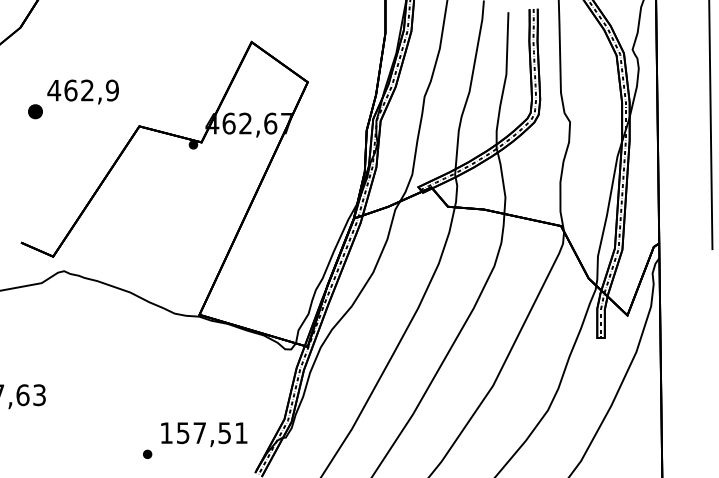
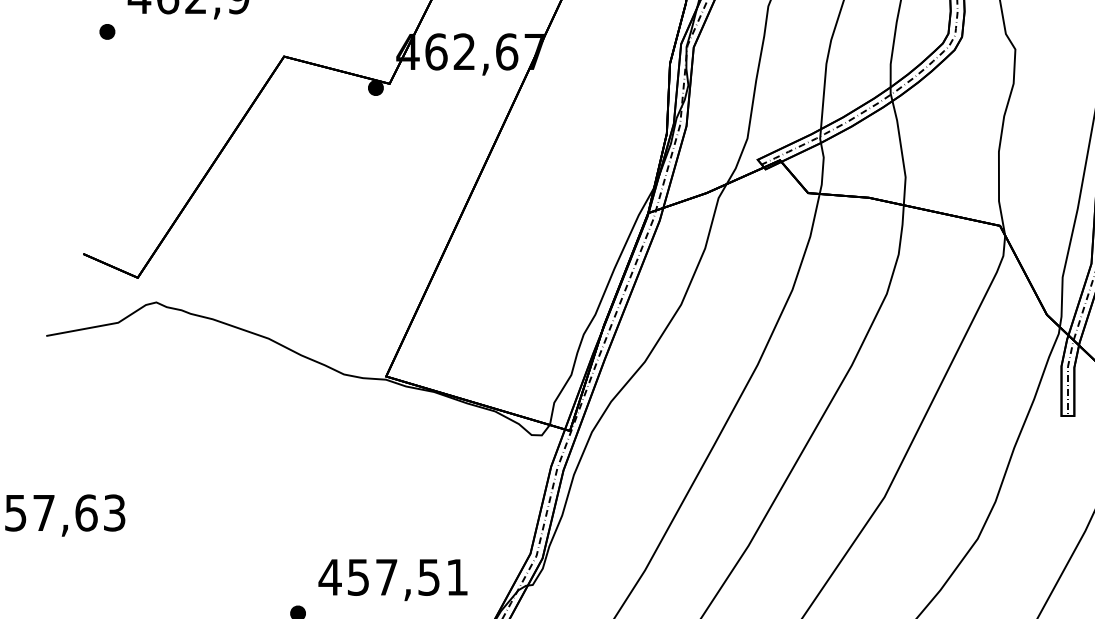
part: (34, 111) -> (106, 31), size x0.62
text: (166, 432) -> (330, 576), 157,51 -> 457,51

